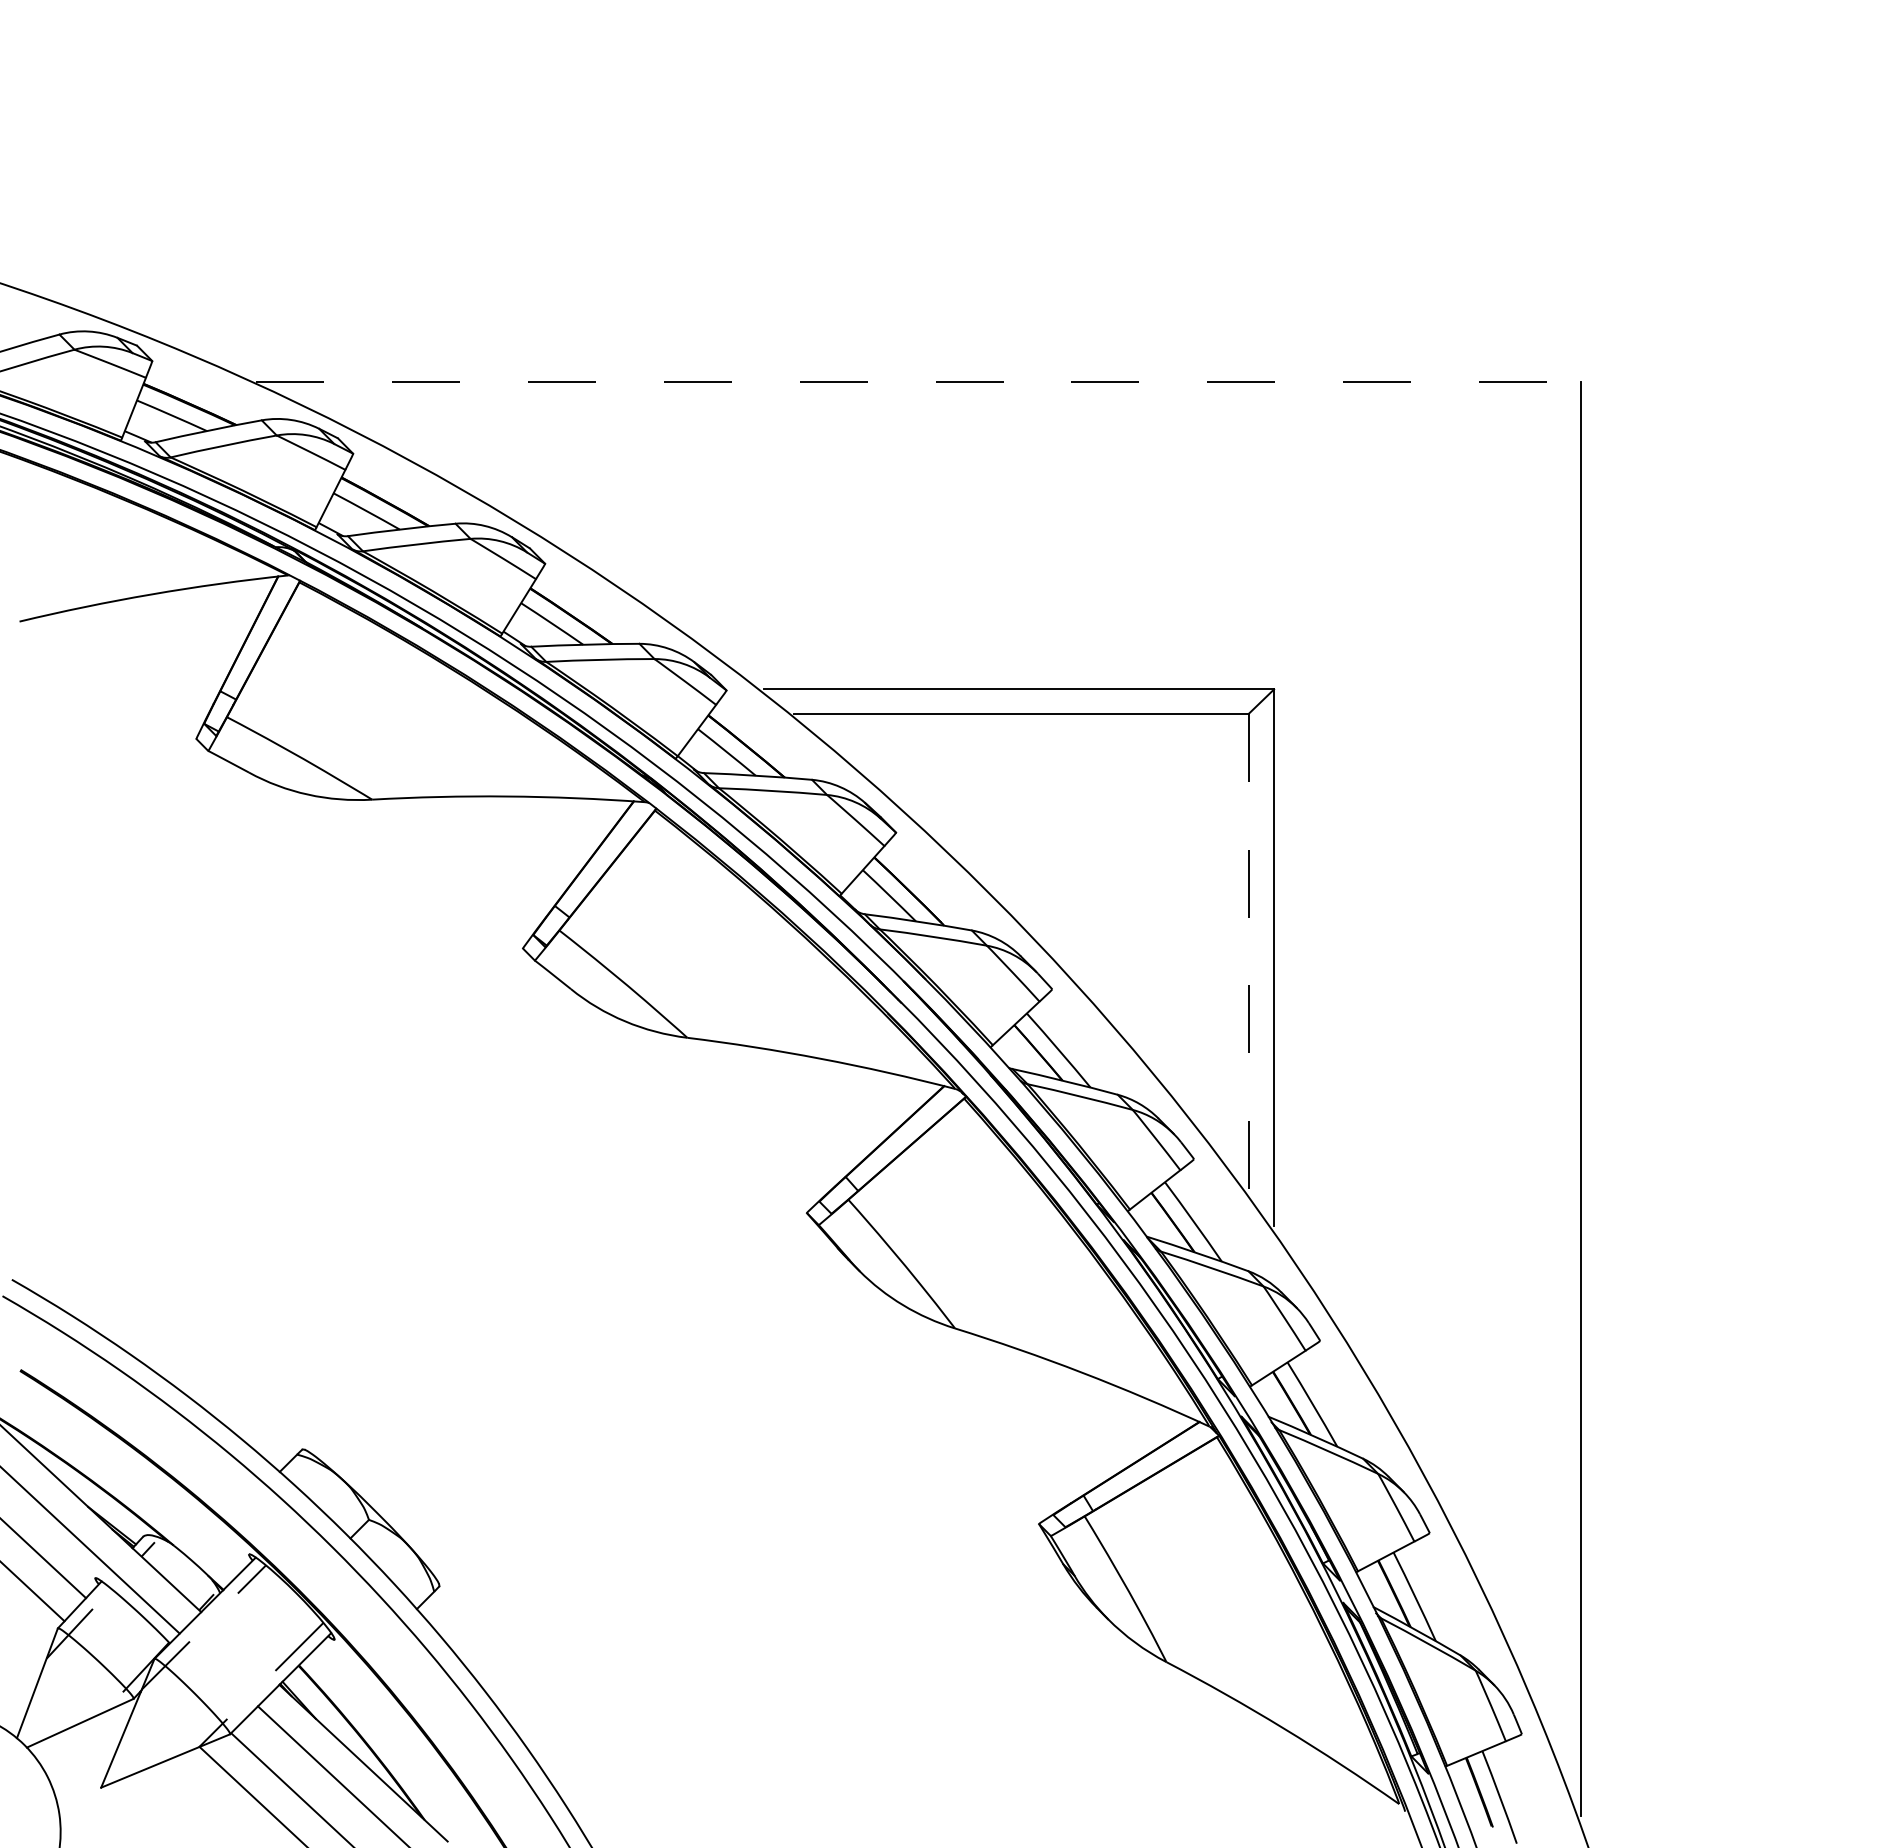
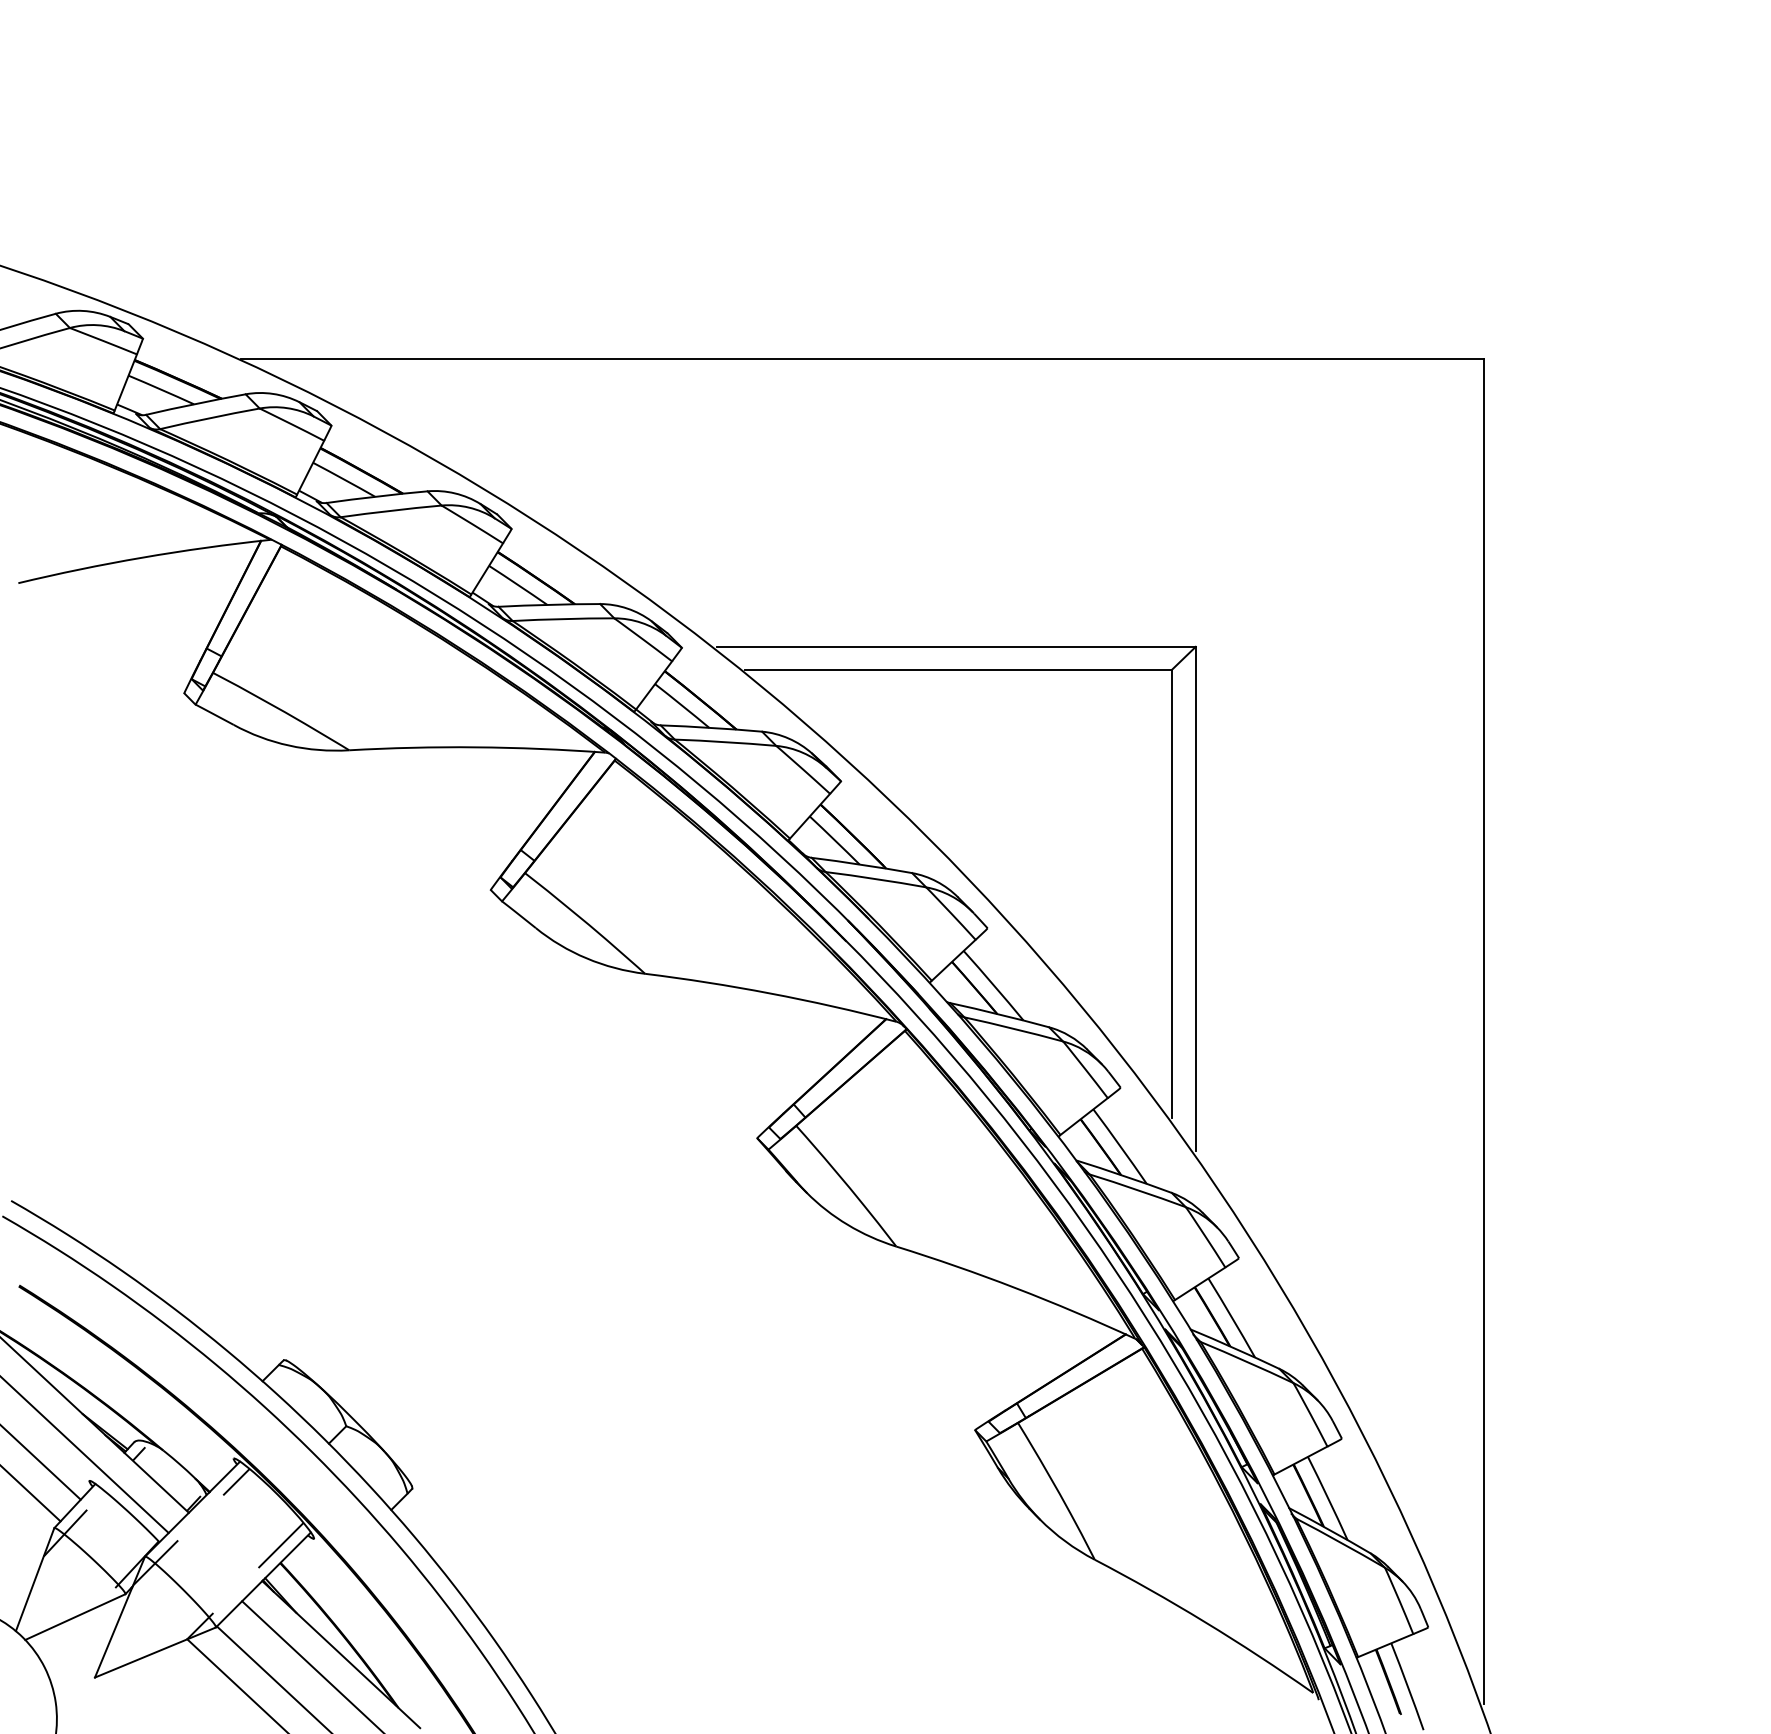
line: (918, 382) -> (862, 358), dashed -> solid
line: (1249, 952) -> (1172, 893), dashed -> solid

